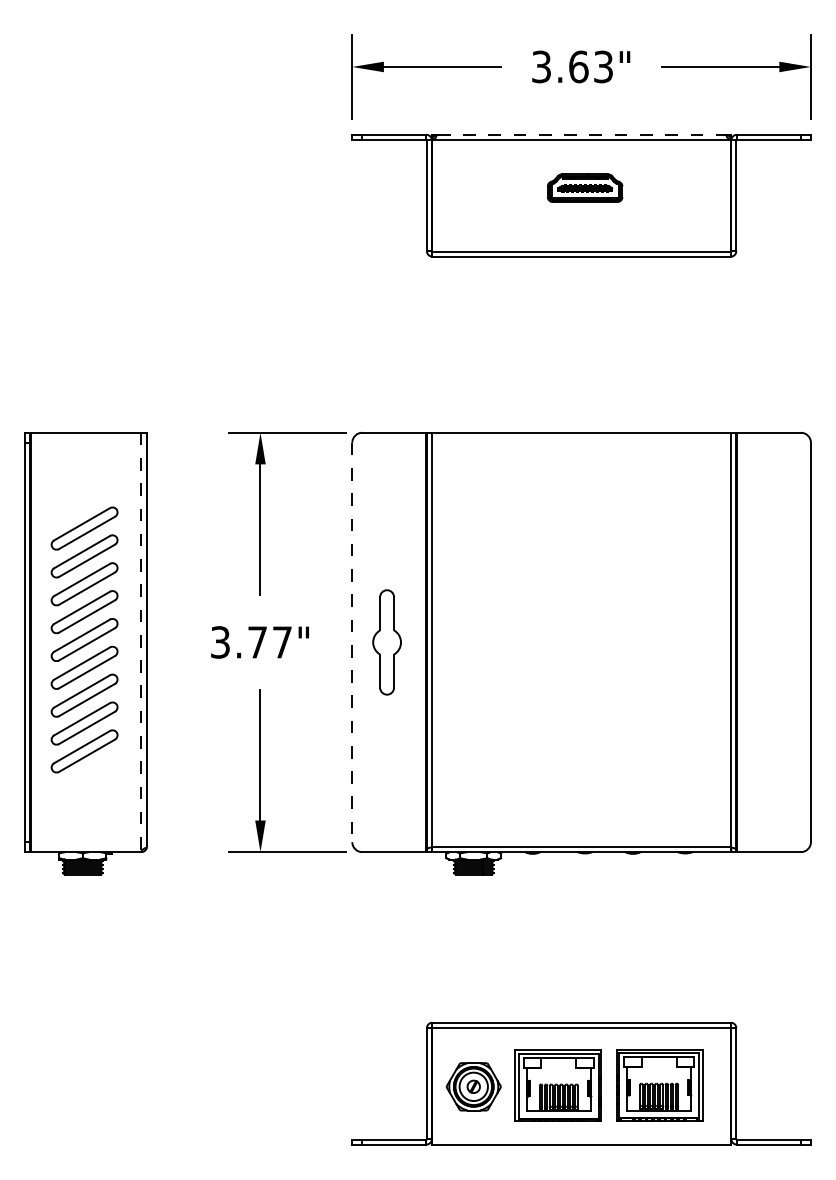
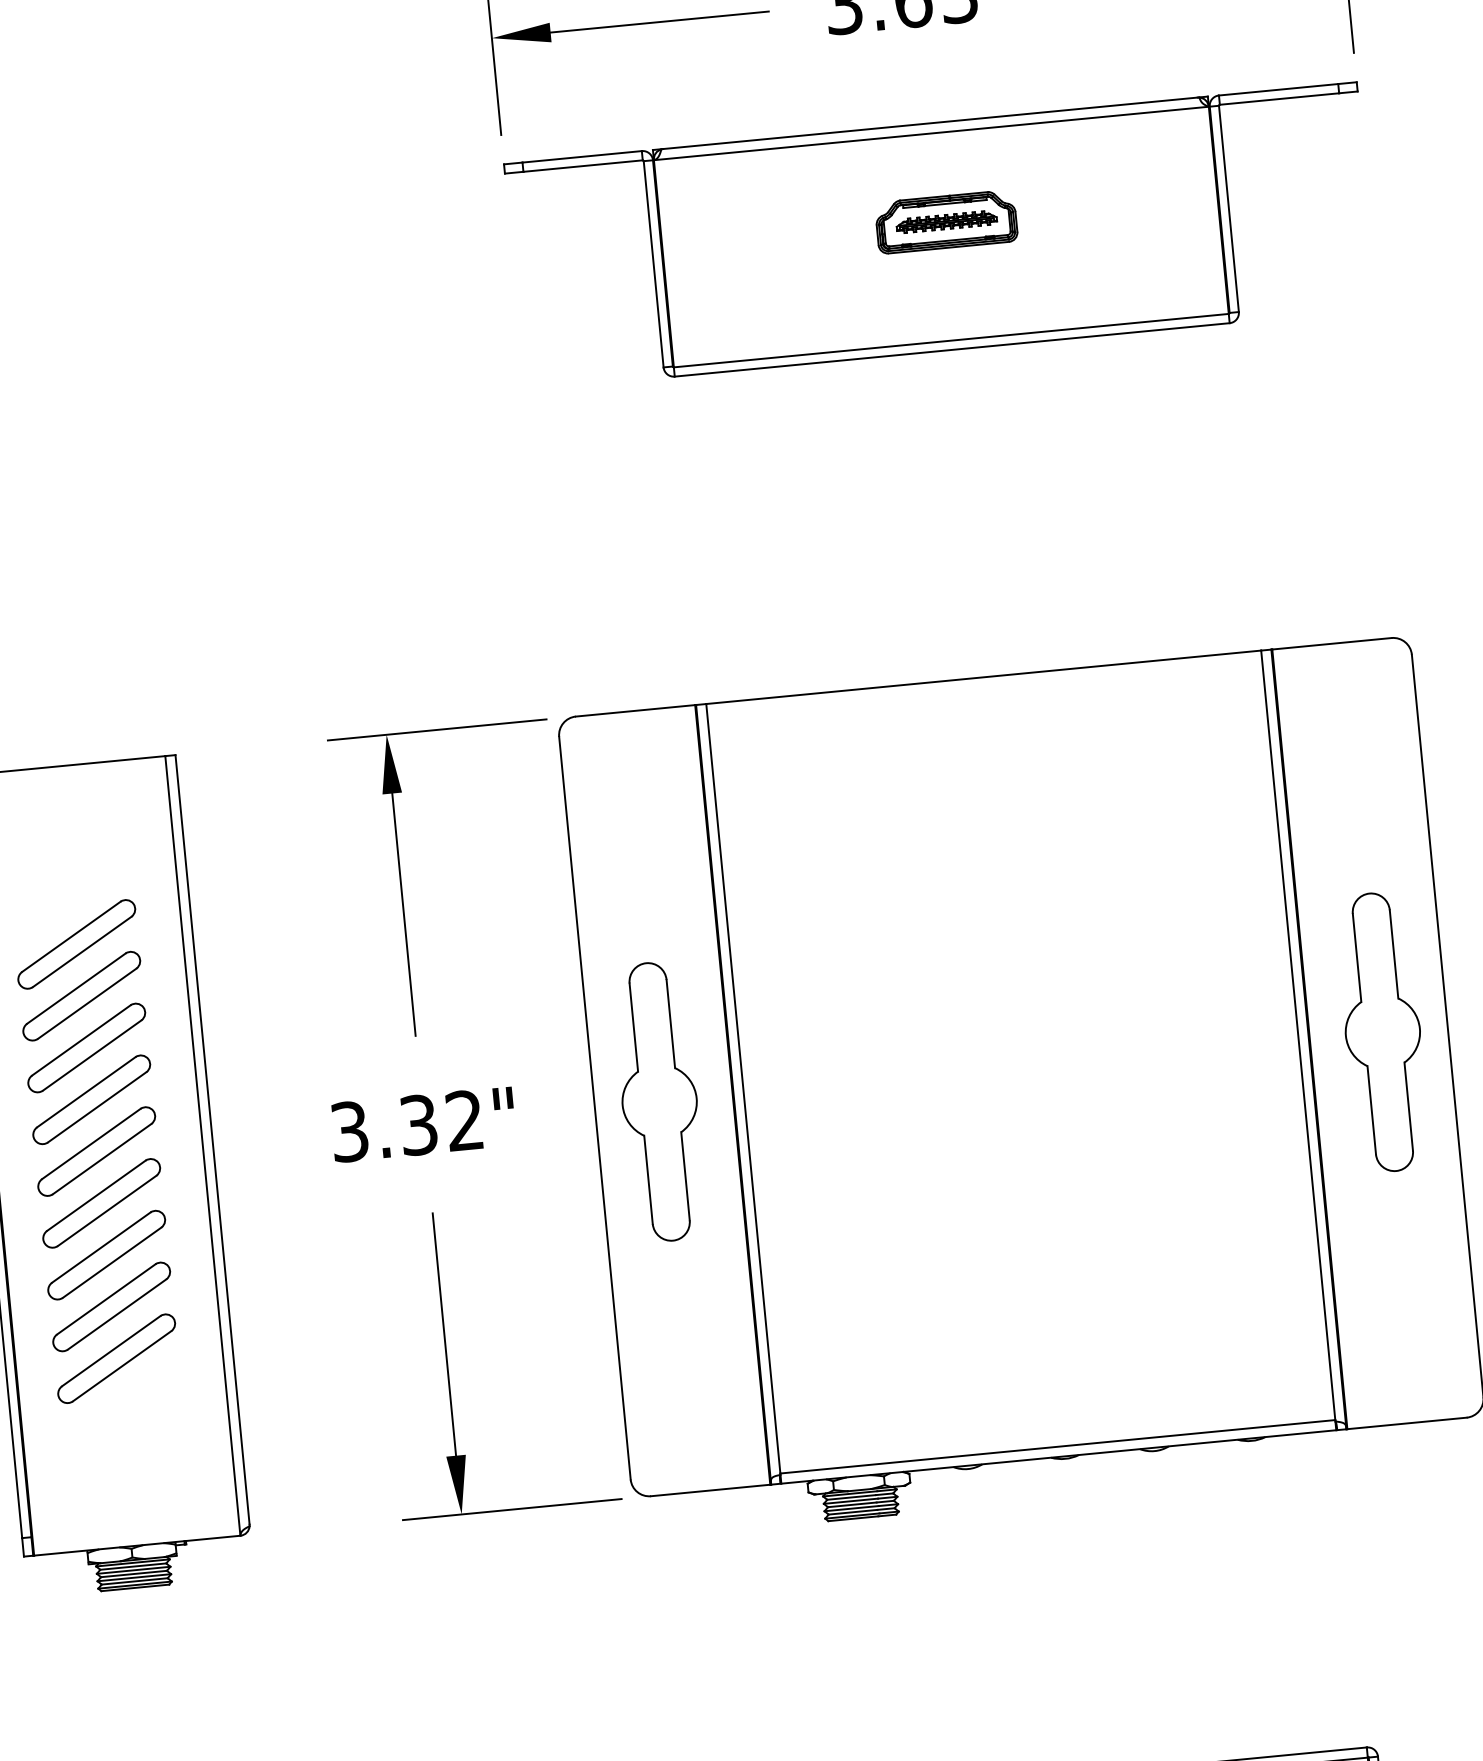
line: (581, 134) -> (930, 122), dashed -> solid
line: (141, 642) -> (202, 1146), dashed -> solid
text: (269, 642) -> (440, 1123), 3.77" -> 3.32"
line: (352, 642) -> (595, 1108), dashed -> solid
part: (386, 642) -> (658, 1102), size x1.43
part: (775, 642) -> (1381, 1032), added

